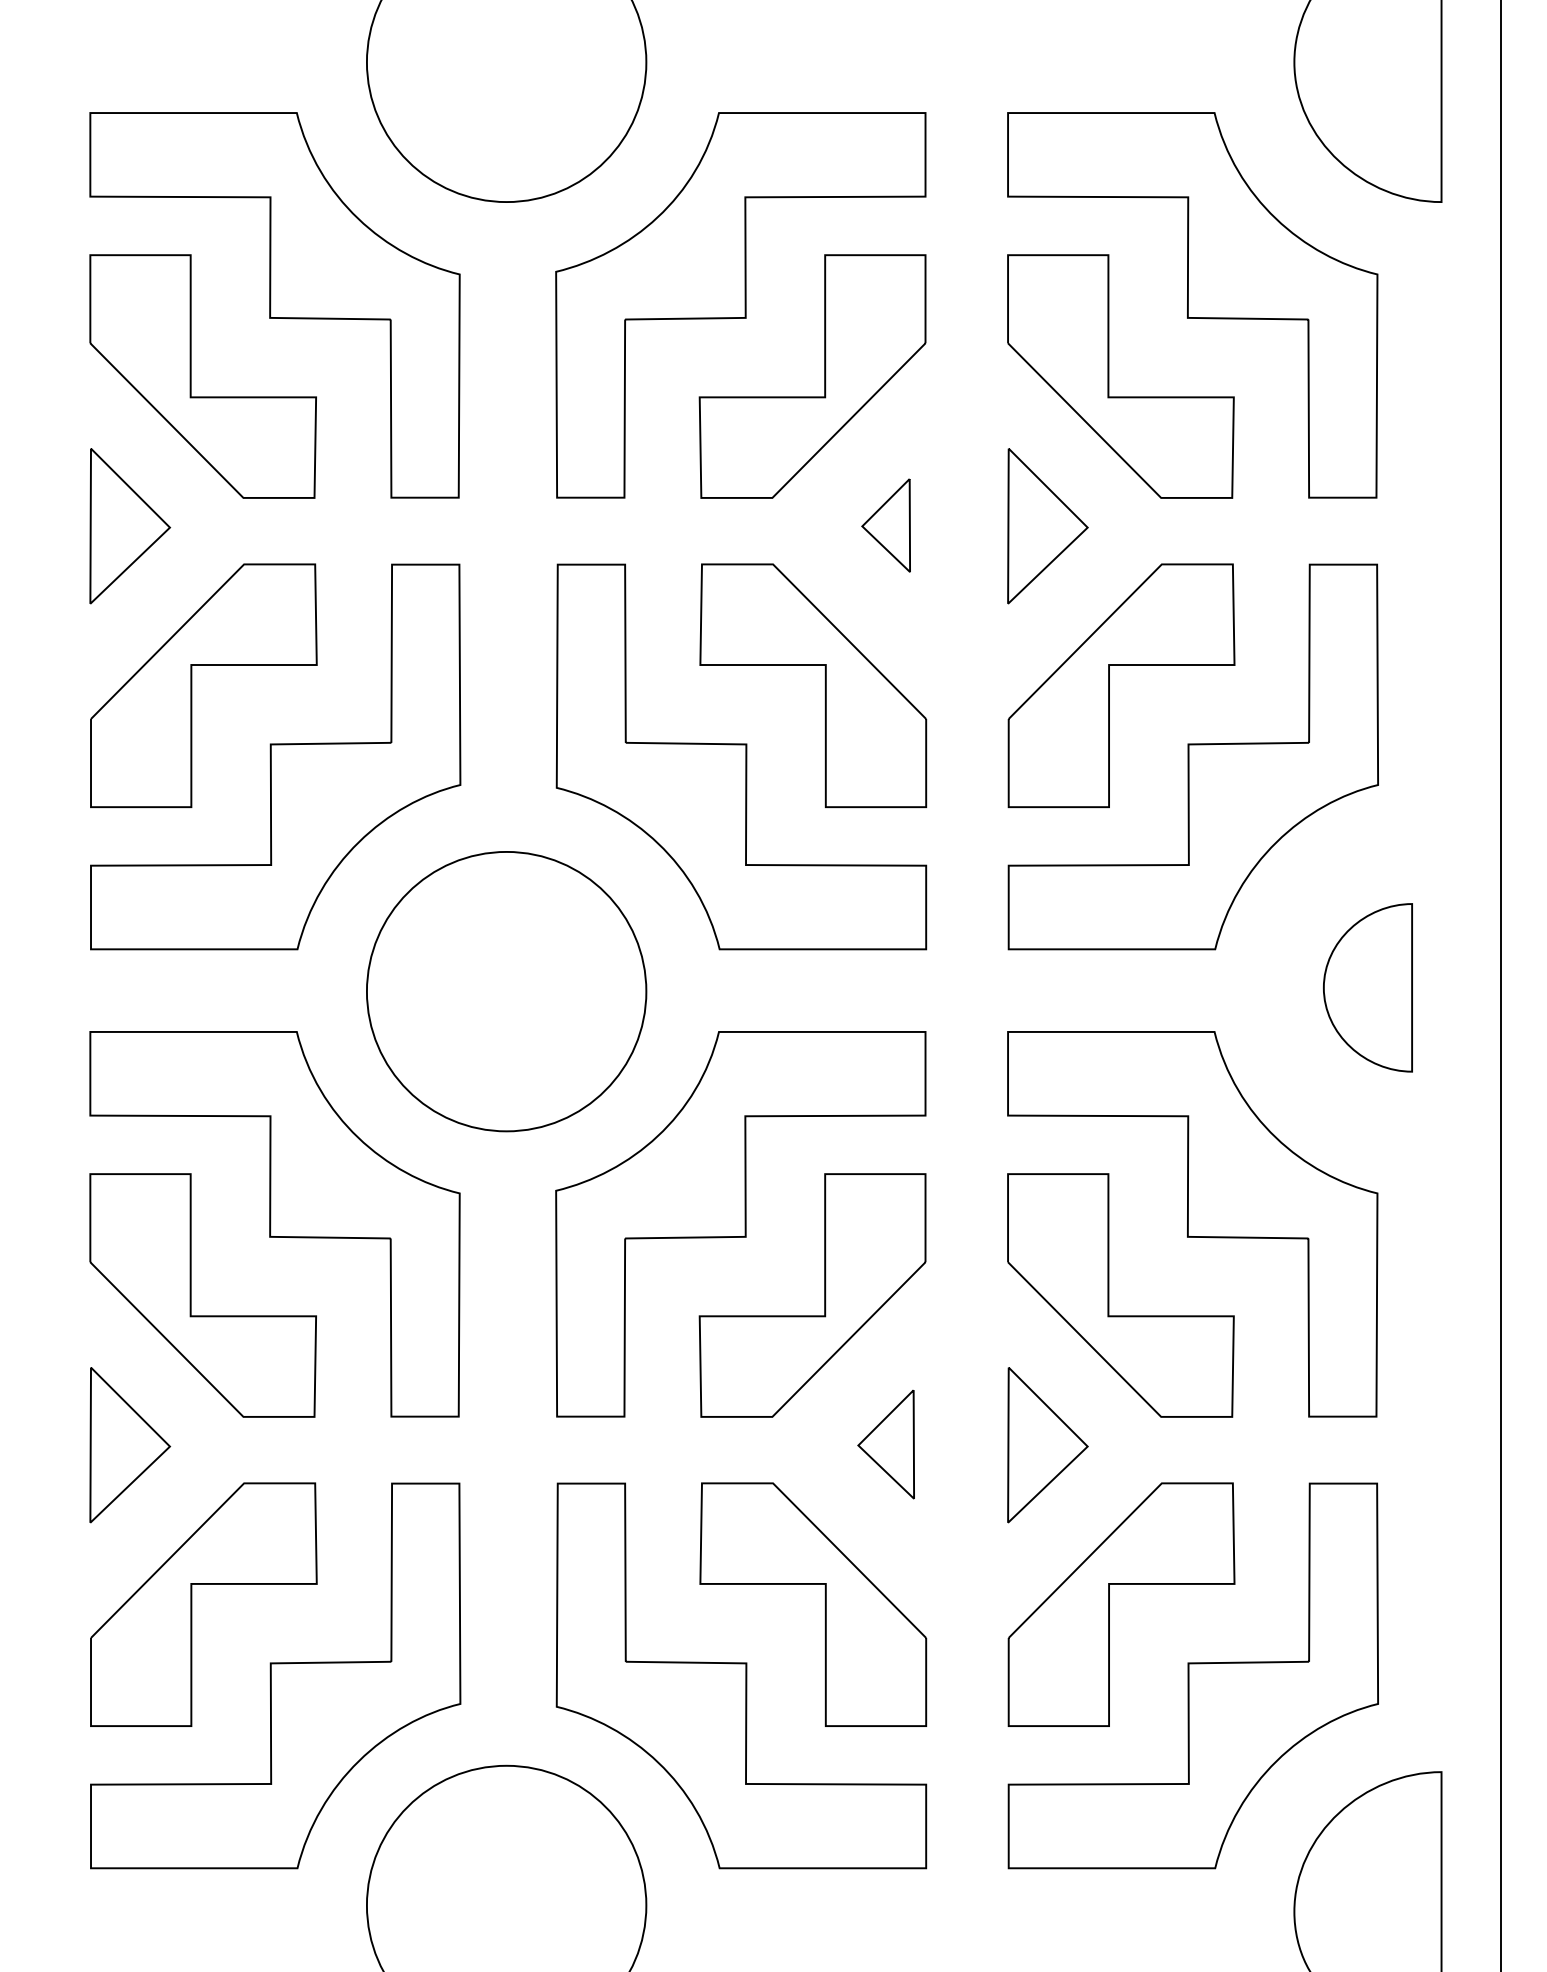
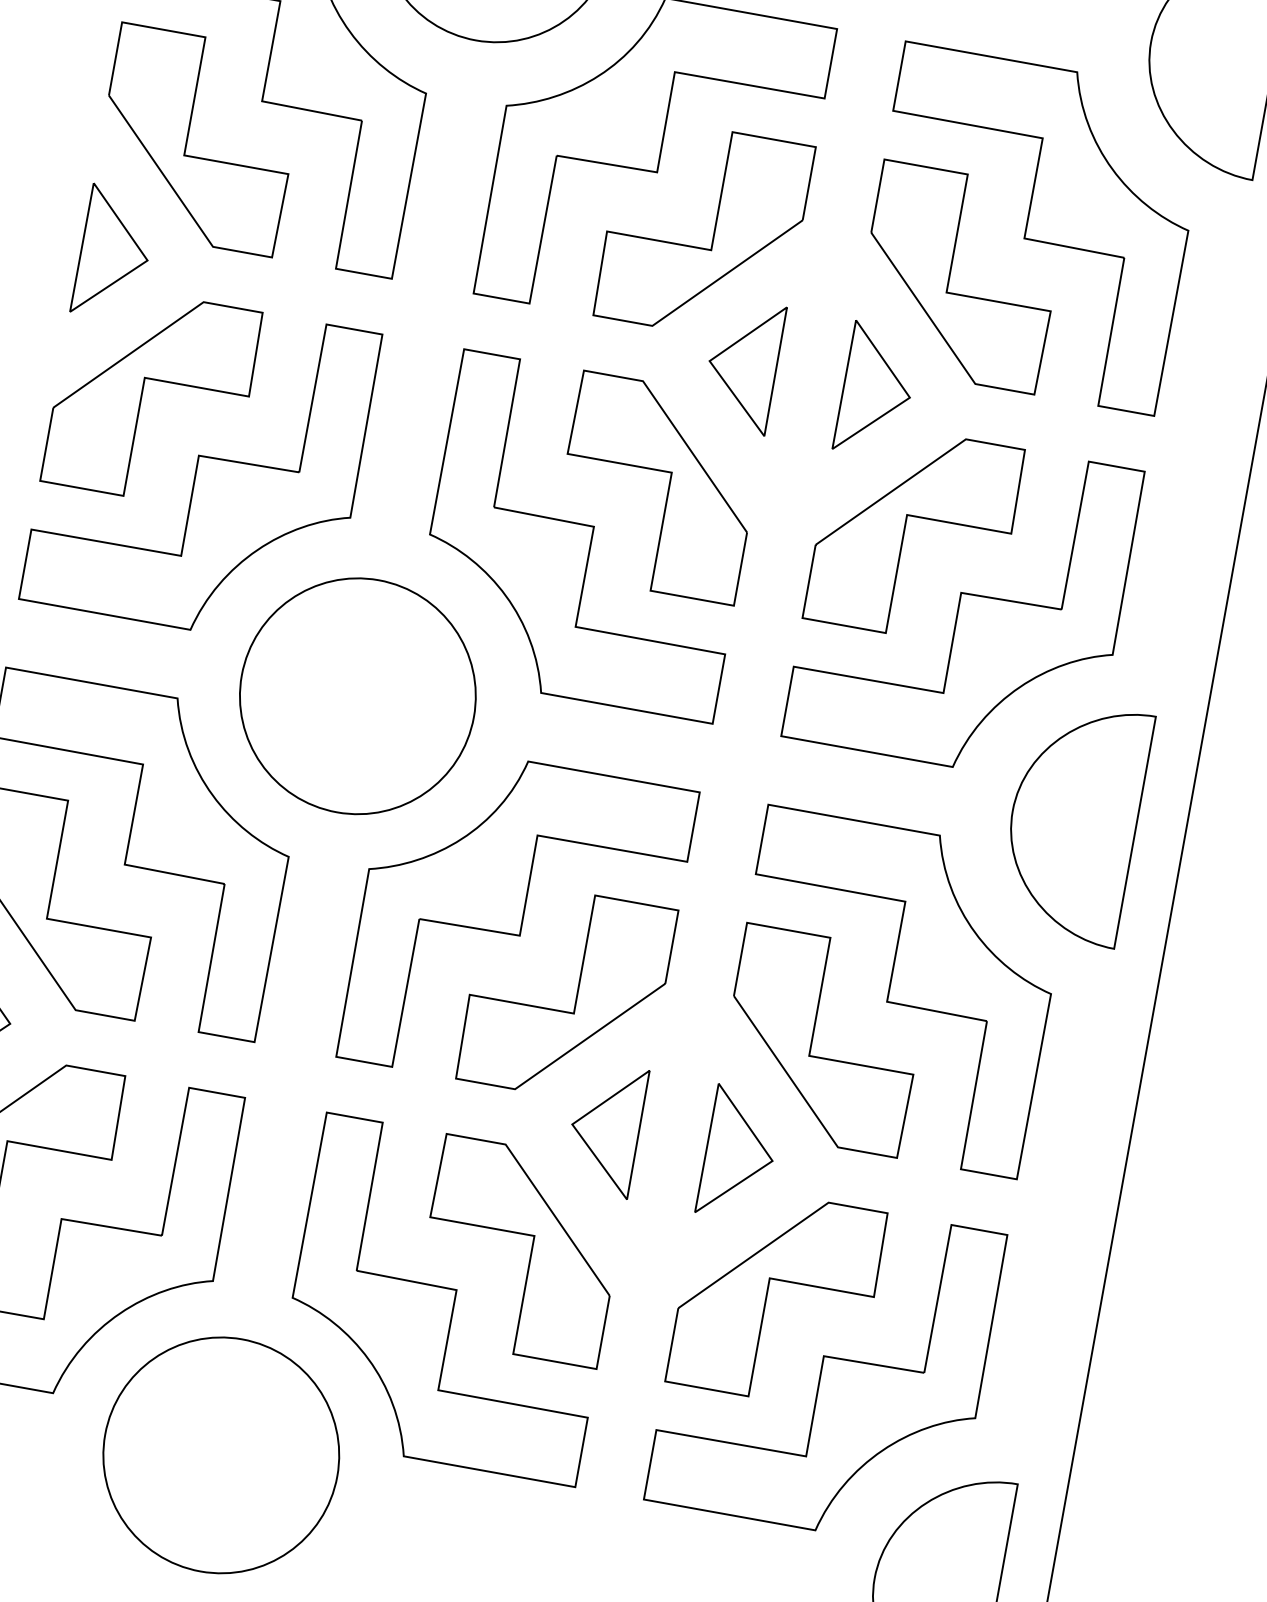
part: (885, 525) -> (742, 365), size x1.67
part: (1367, 987) -> (1073, 821), size x1.67
part: (885, 1444) -> (604, 1129), size x1.43

